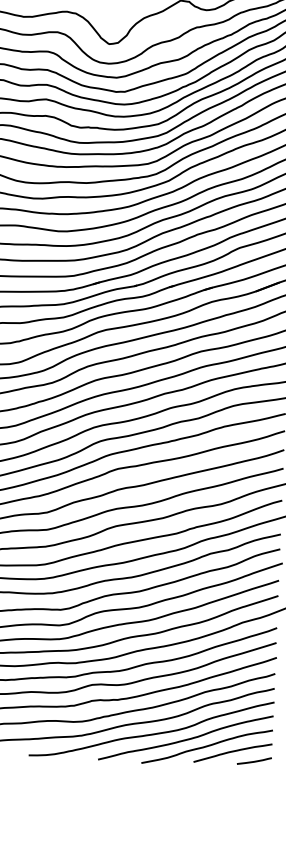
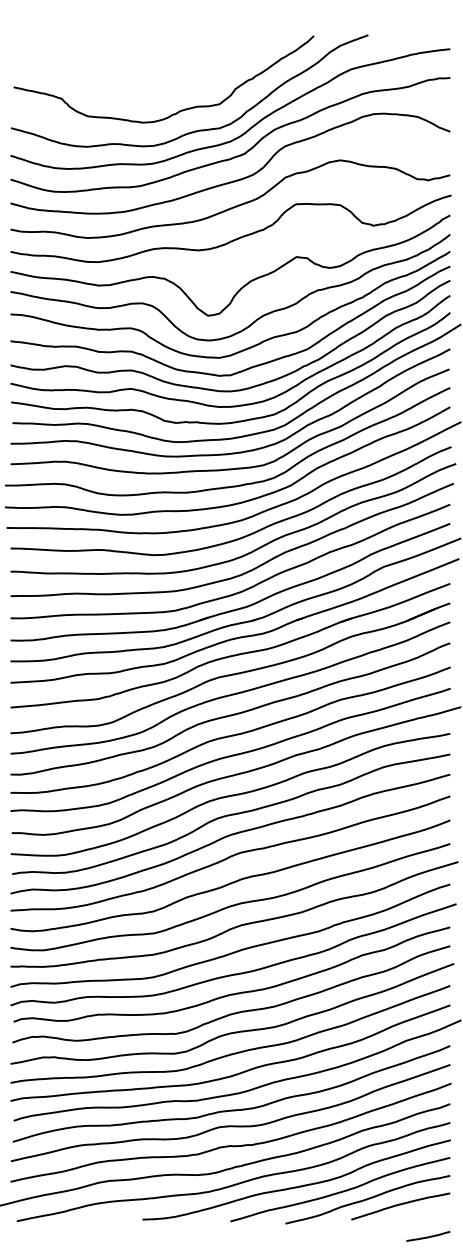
line: (254, 761) -> (428, 1236), moved

